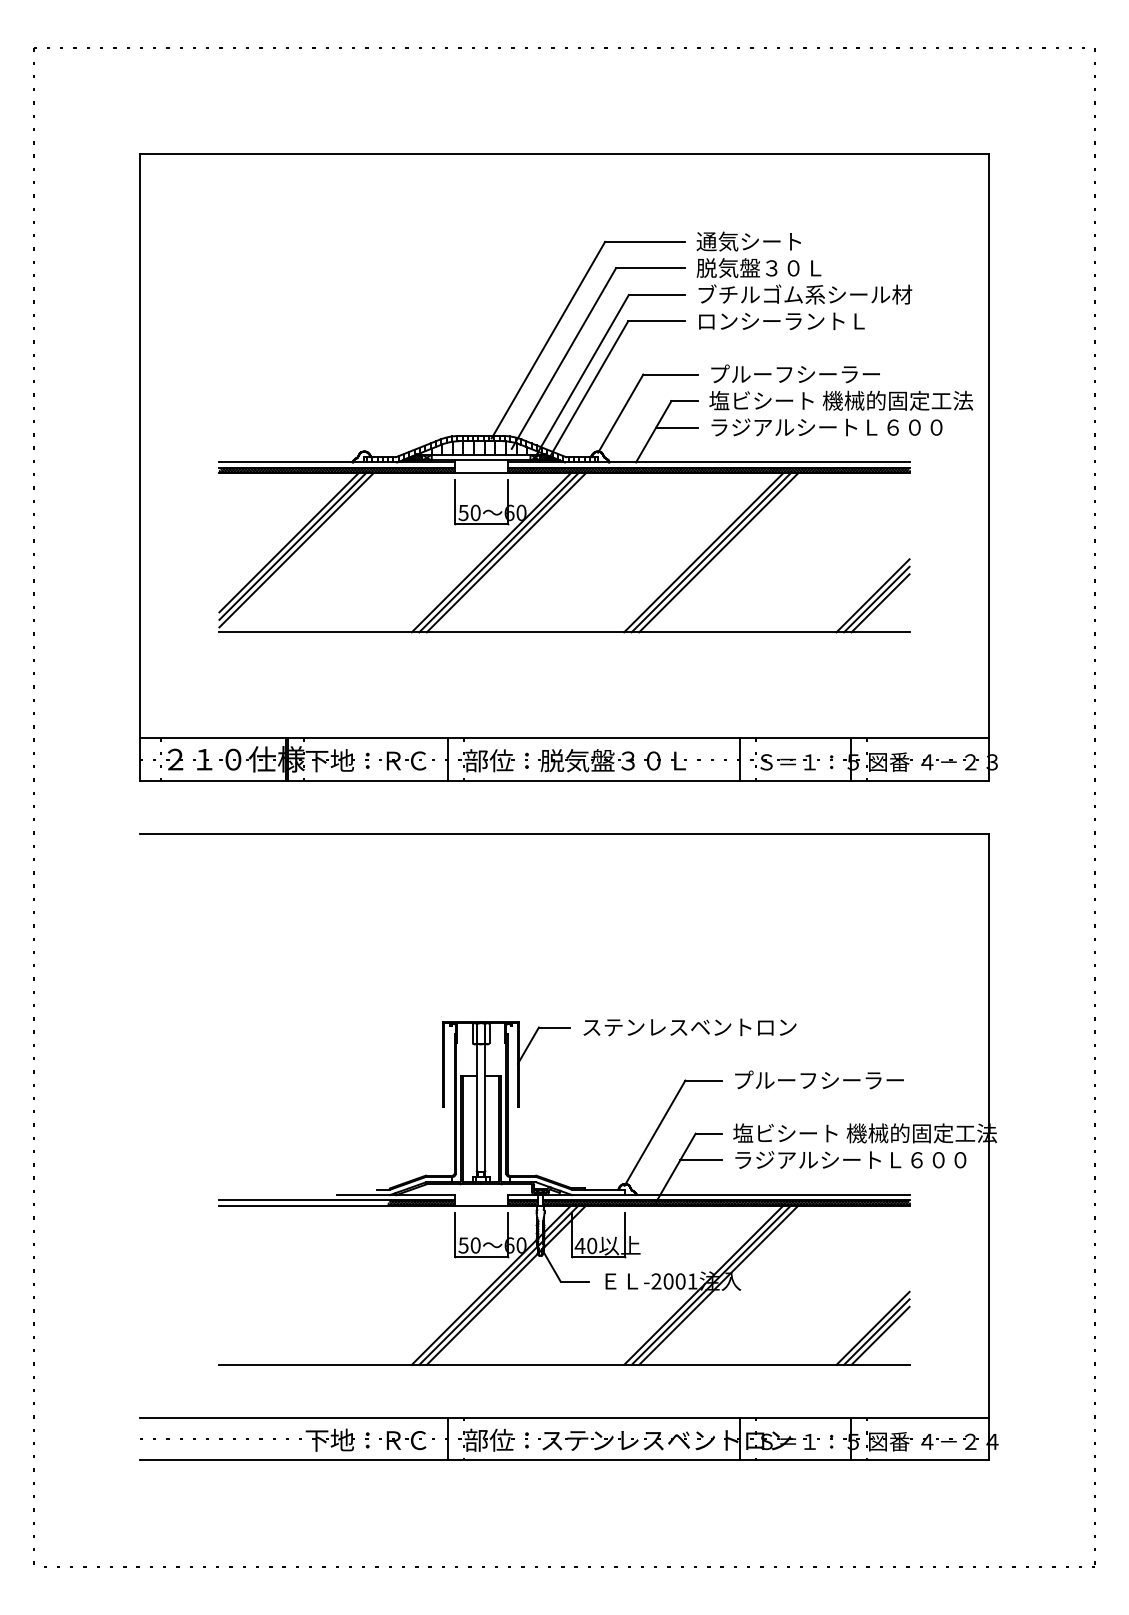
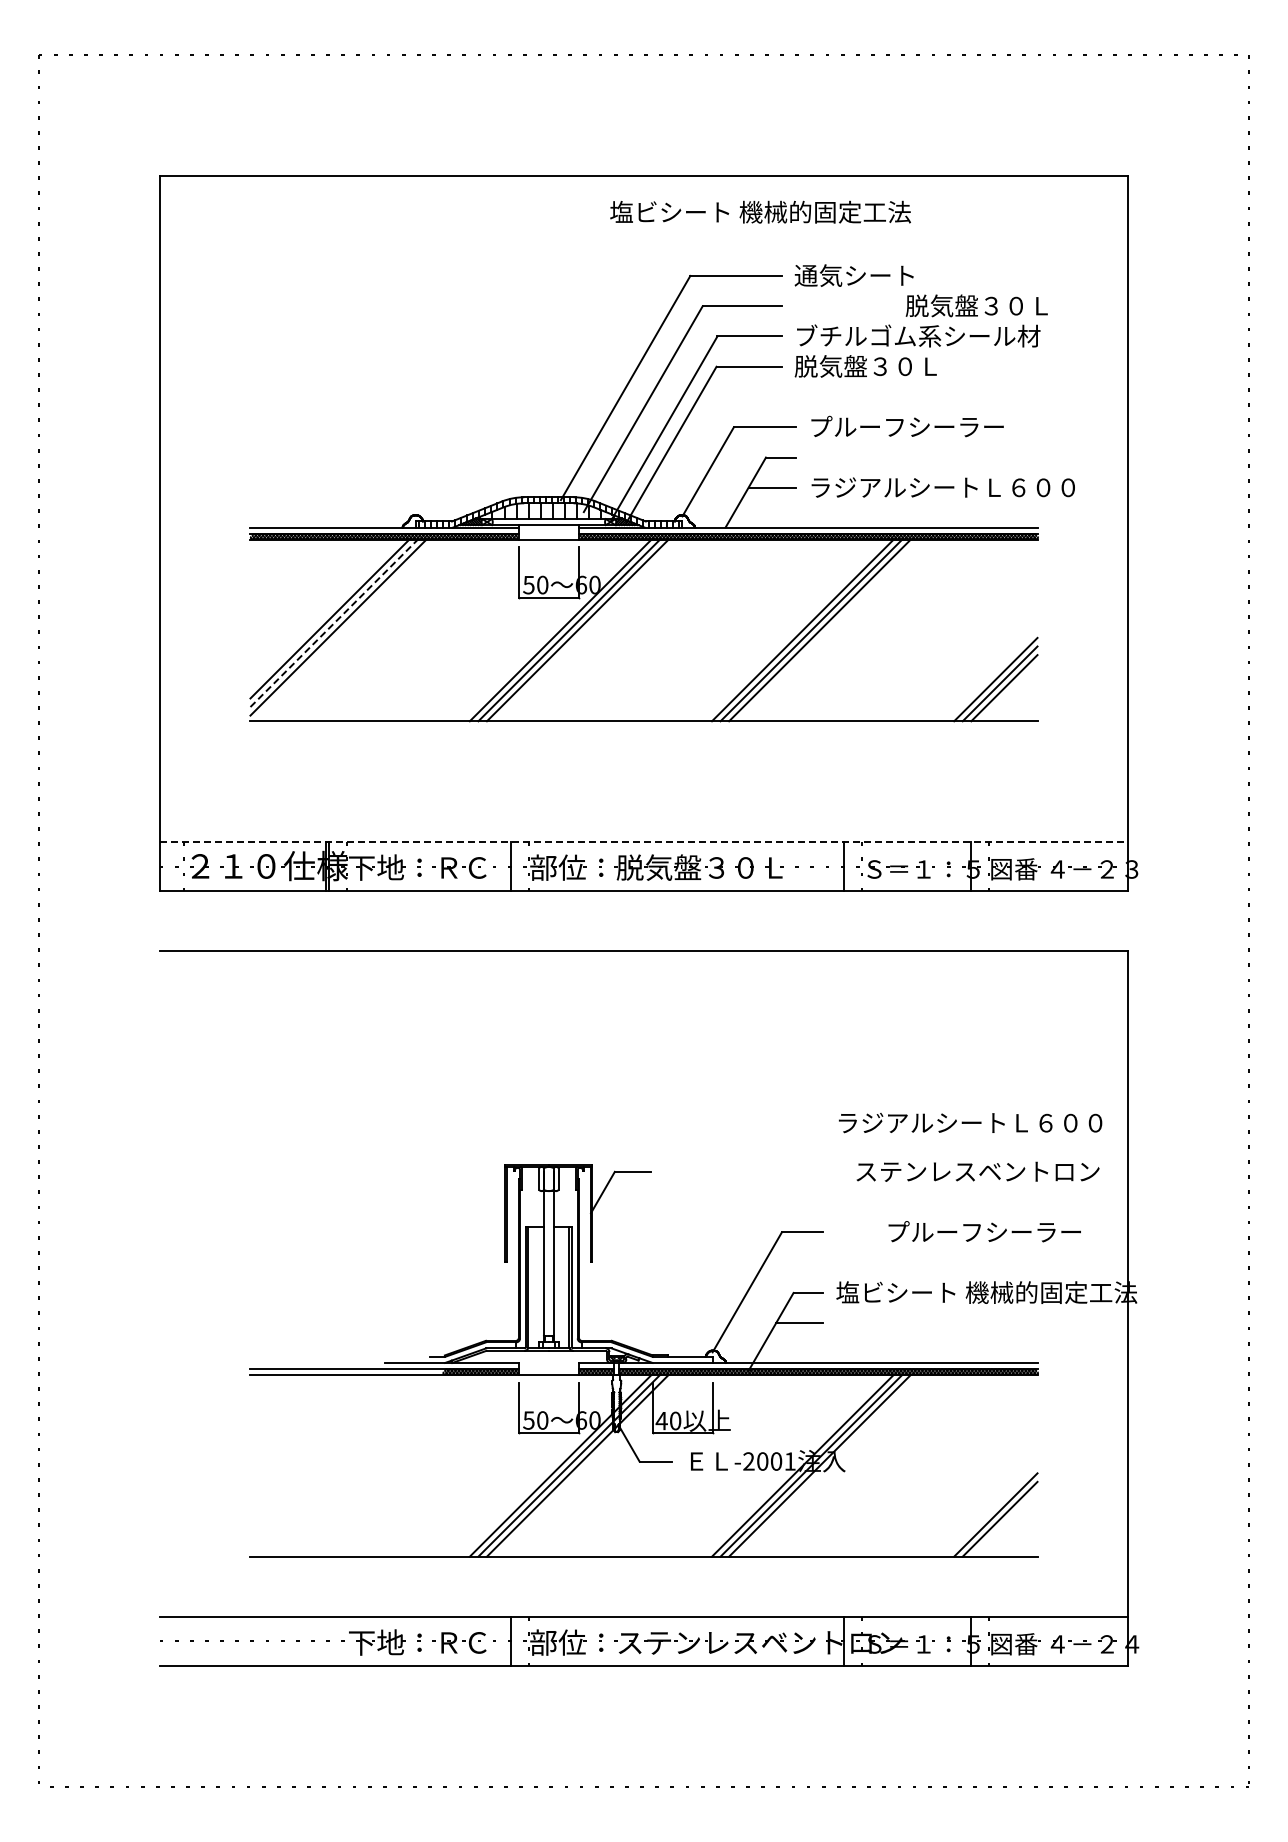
text: (758, 267) -> (976, 305), moved
text: (780, 321) -> (890, 366), ロンシーラントＬ -> 脱気盤３０Ｌ
text: (841, 400) -> (760, 211), moved
line: (293, 545) -> (334, 622), solid -> dashed
line: (564, 738) -> (644, 842), solid -> dashed
text: (689, 1027) -> (977, 1171), moved
text: (819, 1079) -> (984, 1231), moved
text: (850, 1160) -> (970, 1123), moved
line: (880, 1335) -> (1004, 1523), removed

